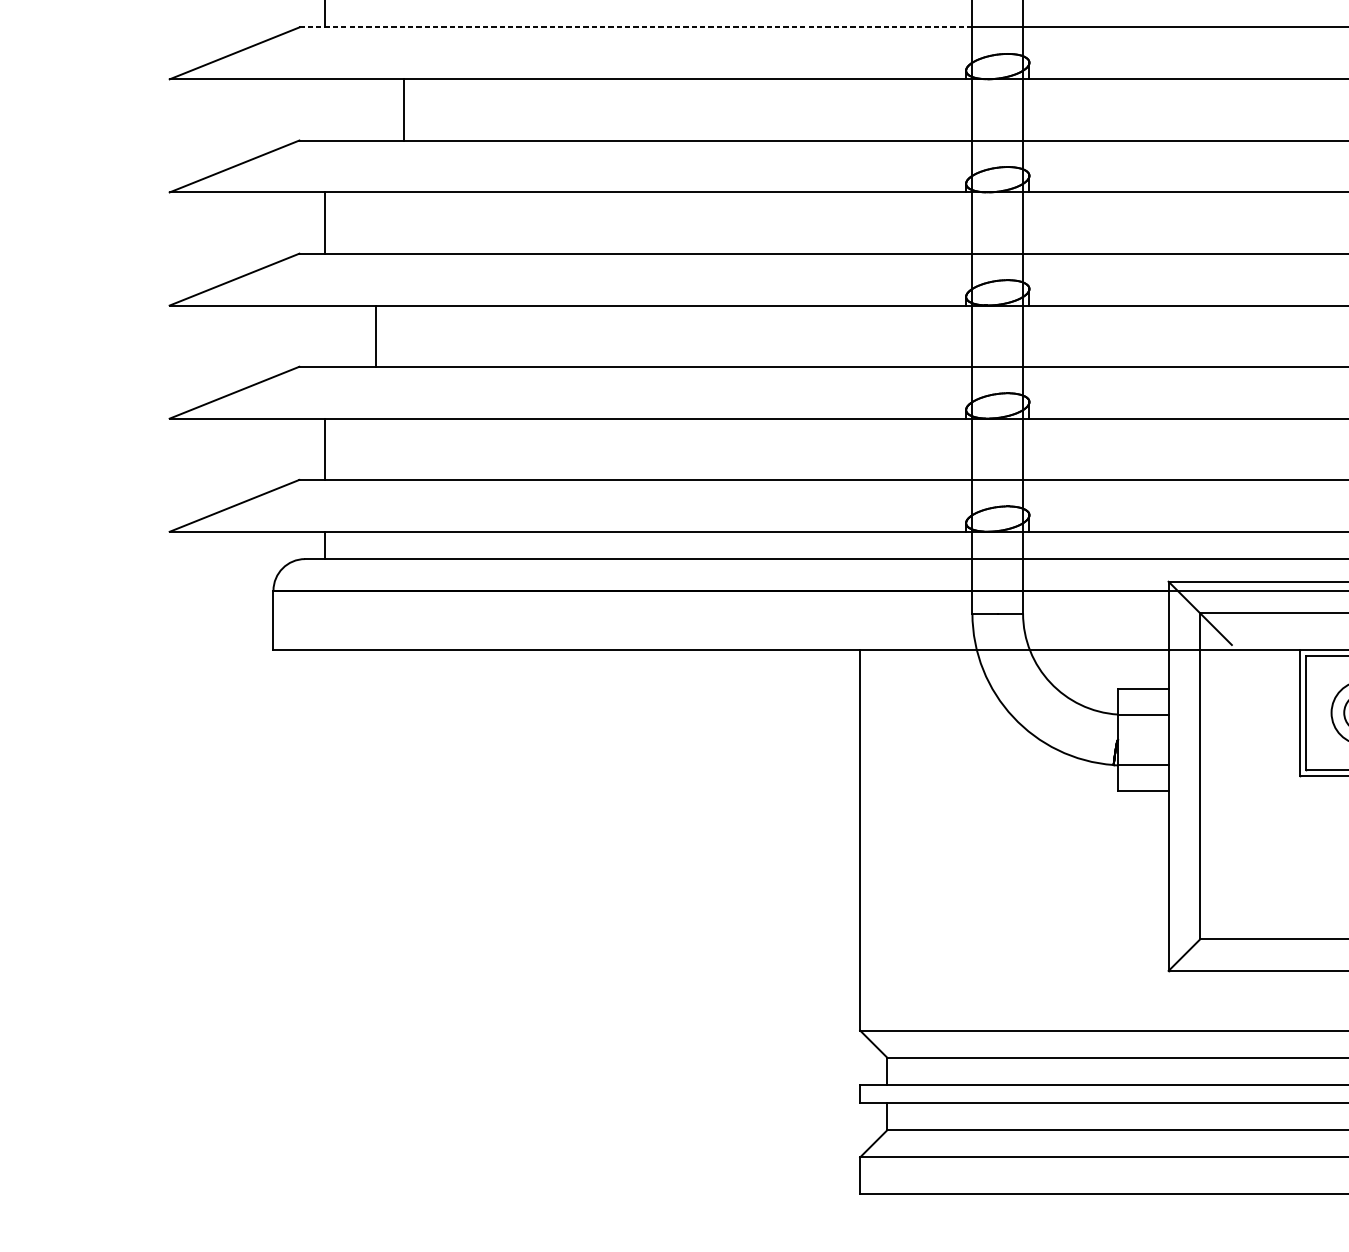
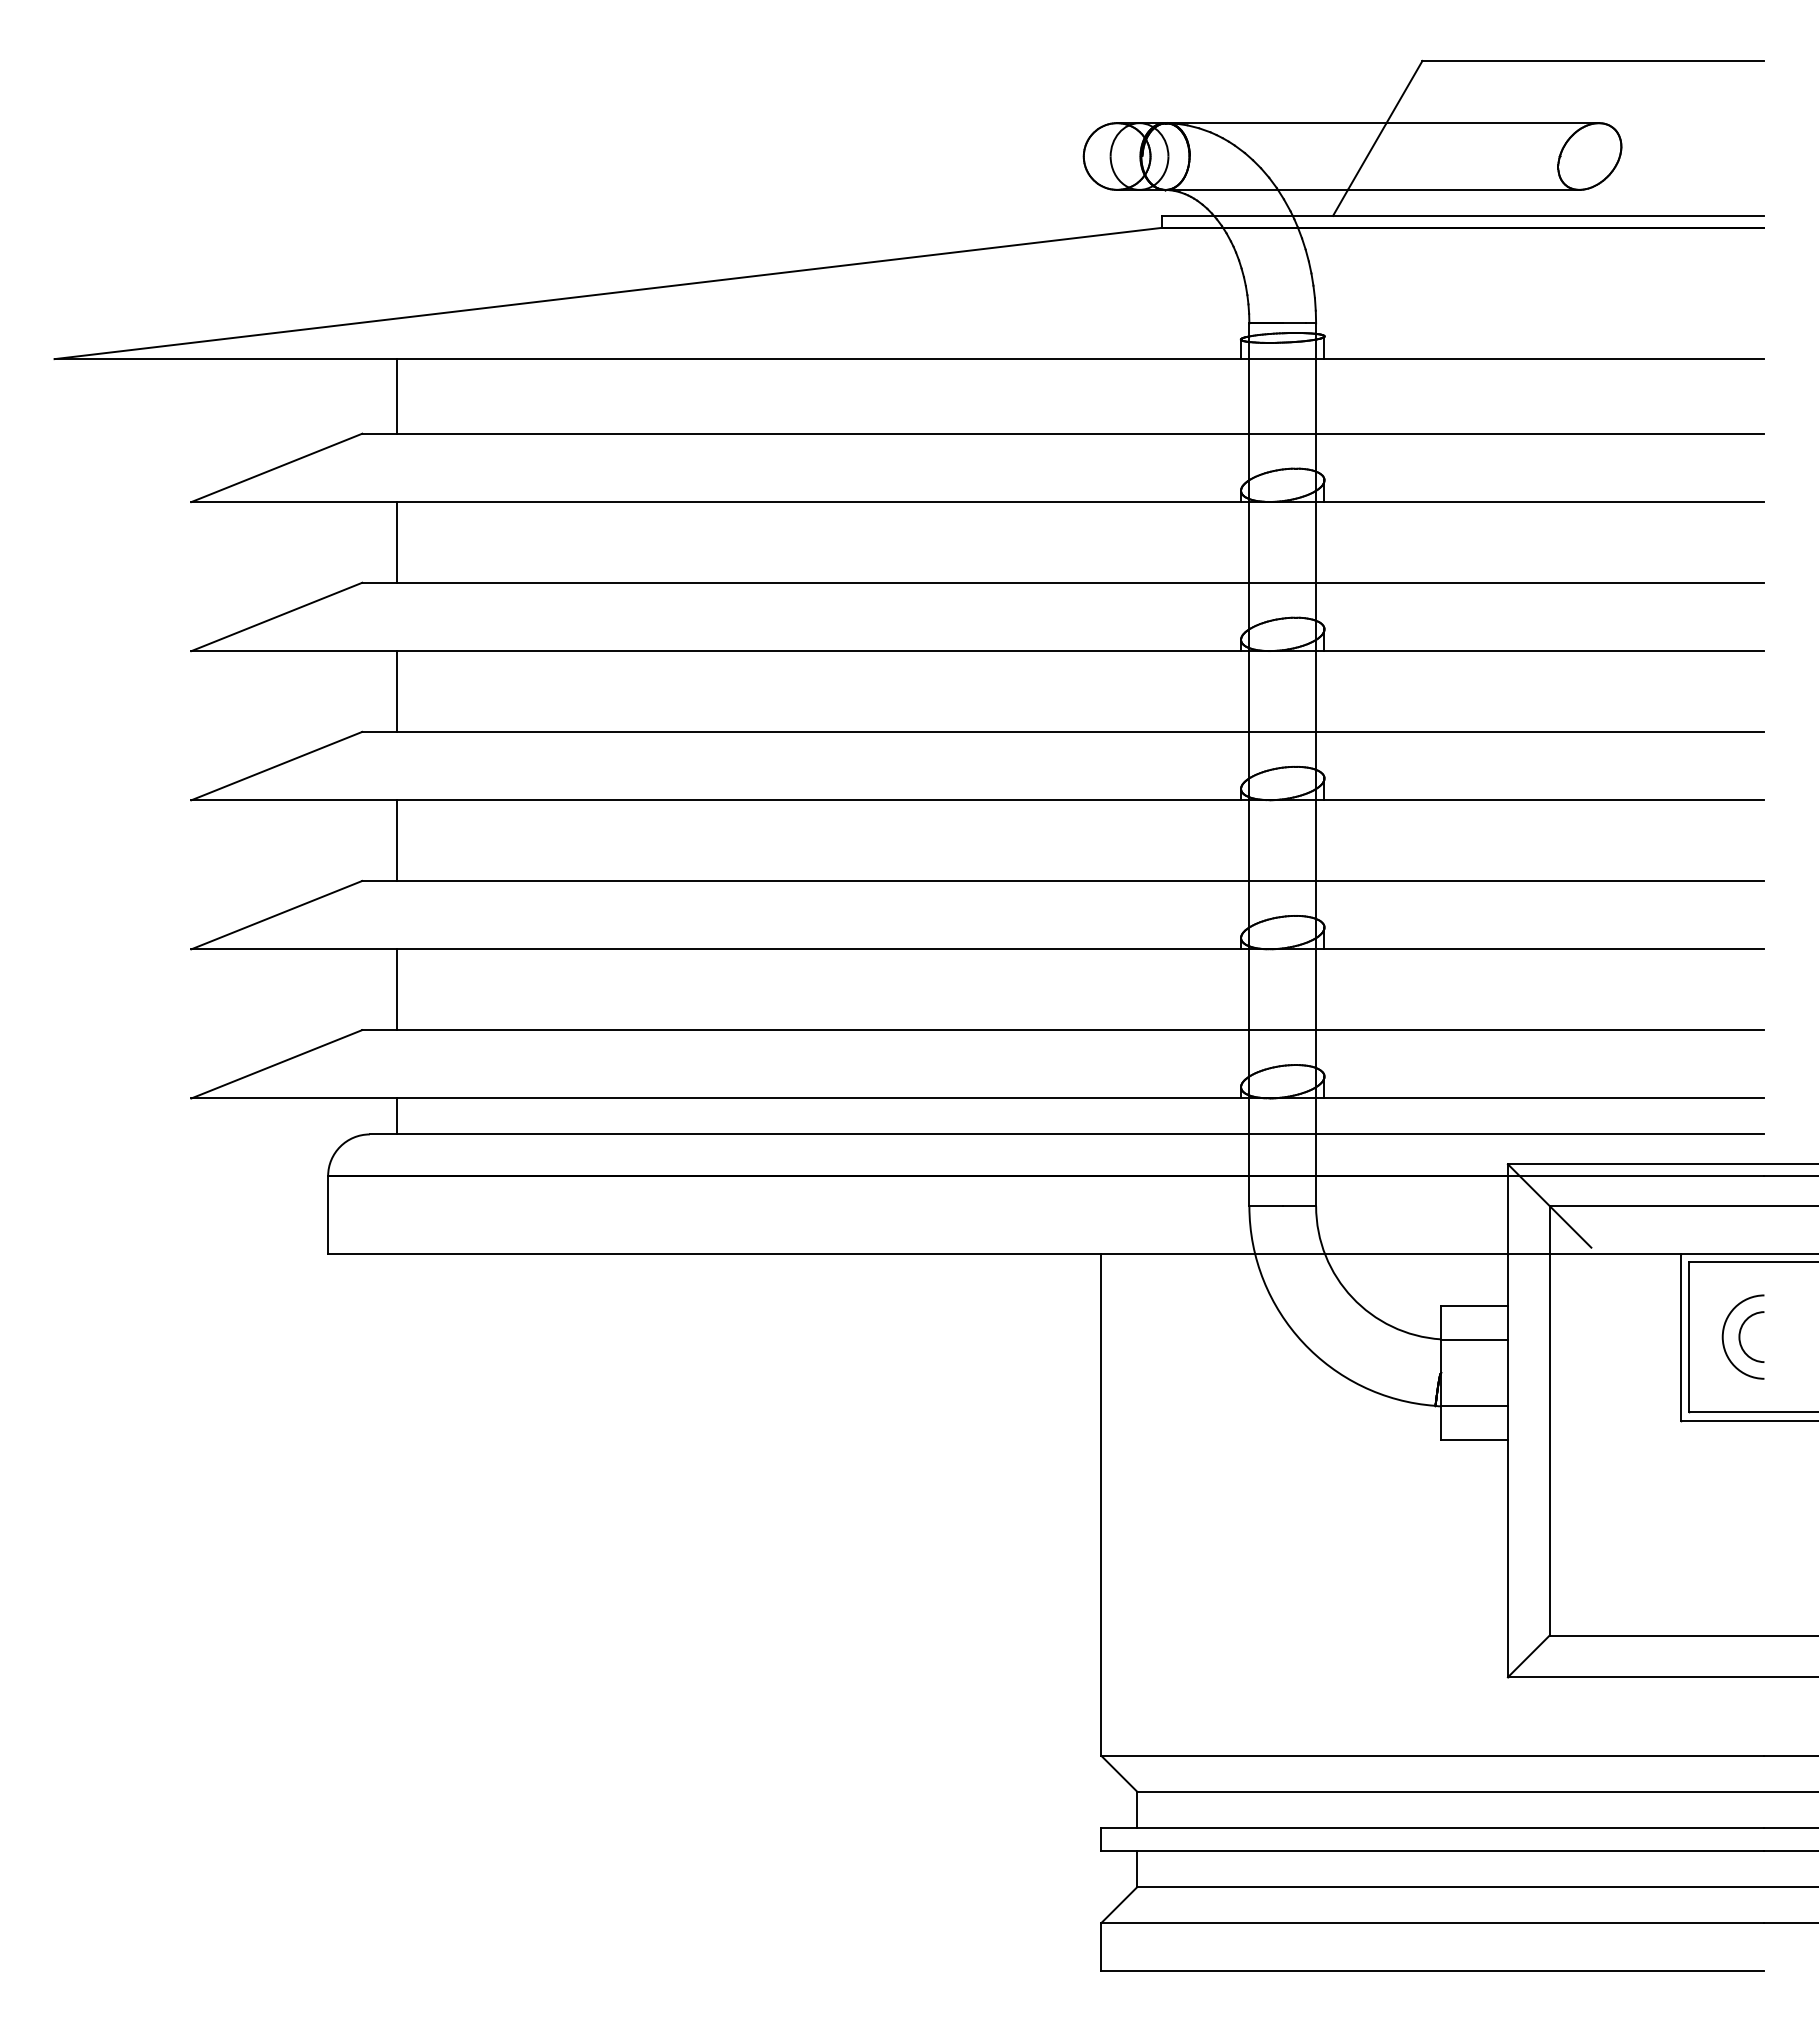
line: (635, 27) -> (805, 433), dashed -> solid
line: (404, 109) -> (396, 542), moved
line: (376, 336) -> (396, 840), moved

